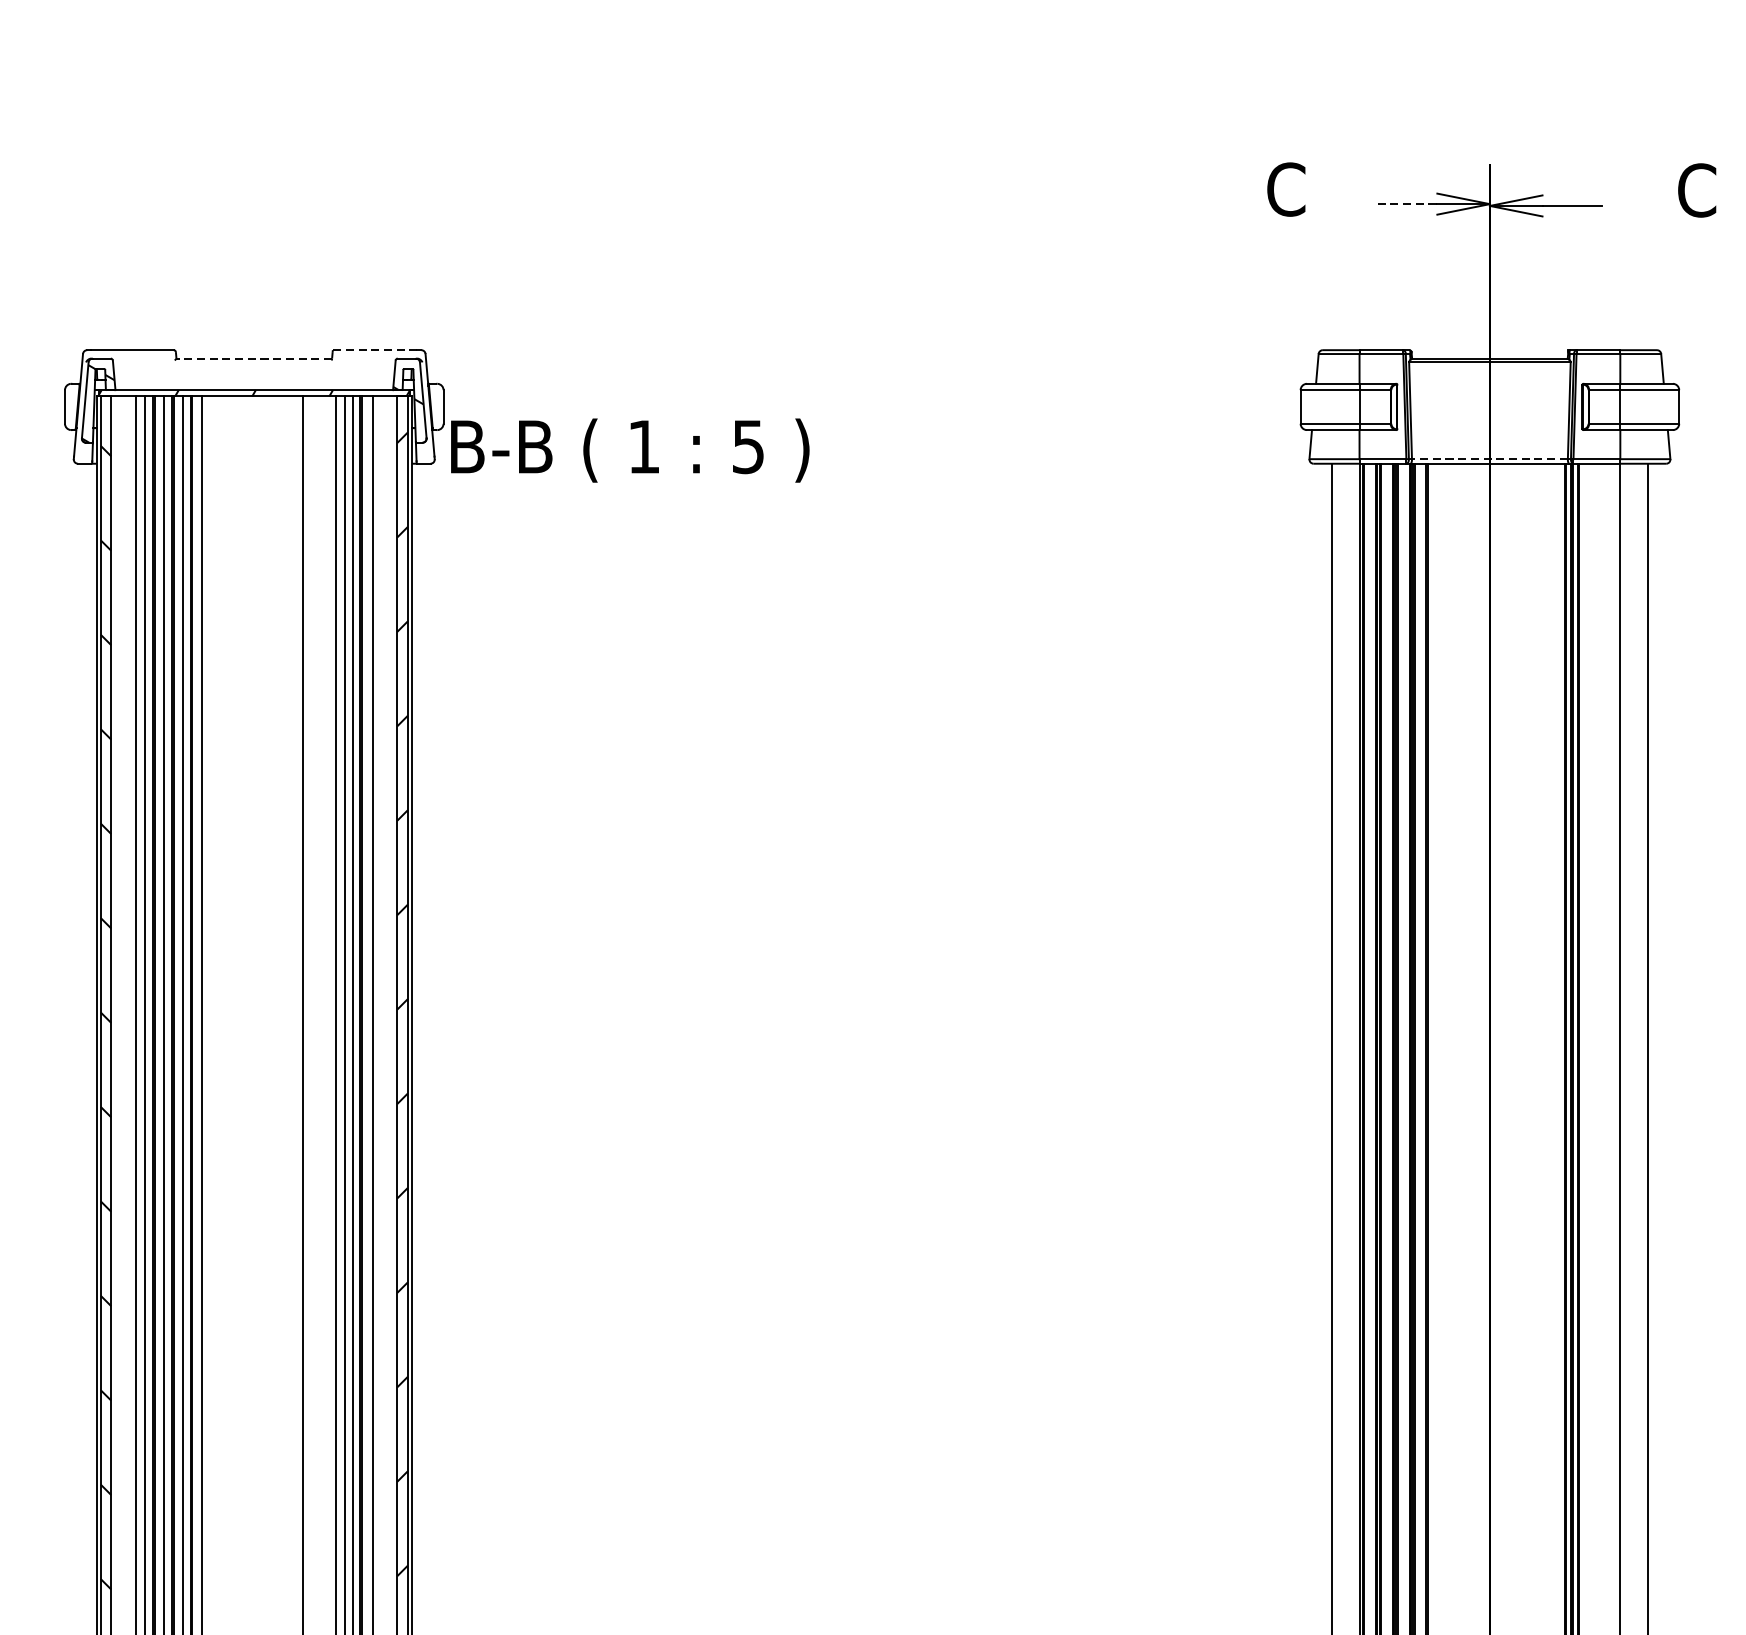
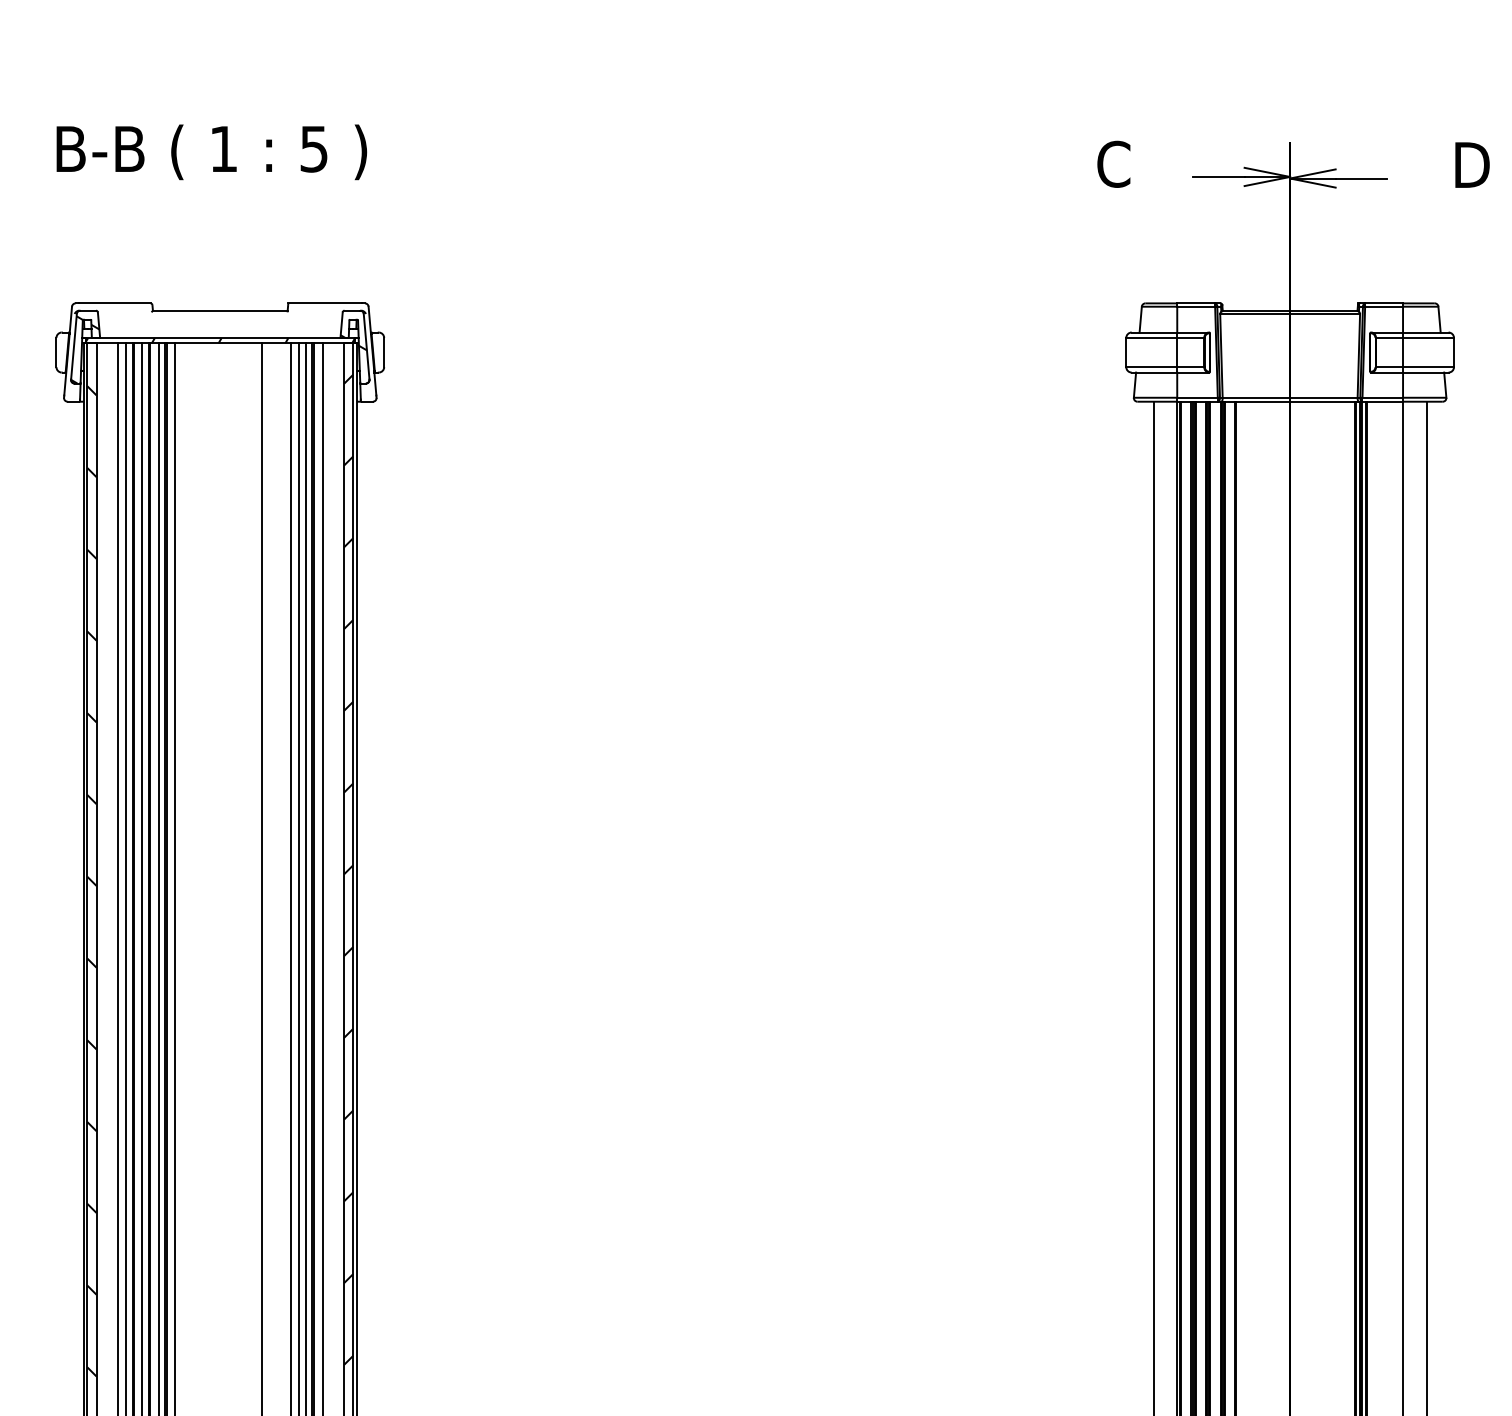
text: (1699, 189) -> (1471, 164), C -> D
line: (1407, 203) -> (1218, 176), dashed -> solid
line: (374, 350) -> (324, 303), dashed -> solid
line: (253, 358) -> (219, 310), dashed -> solid
text: (629, 450) -> (211, 152), moved
line: (1489, 458) -> (1289, 397), dashed -> solid

